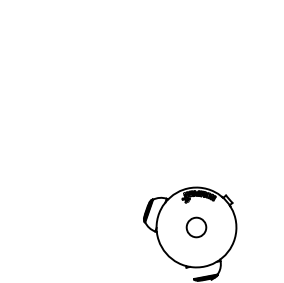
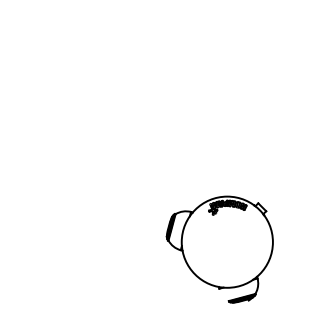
circle: (196, 227) -> (227, 242), removed

